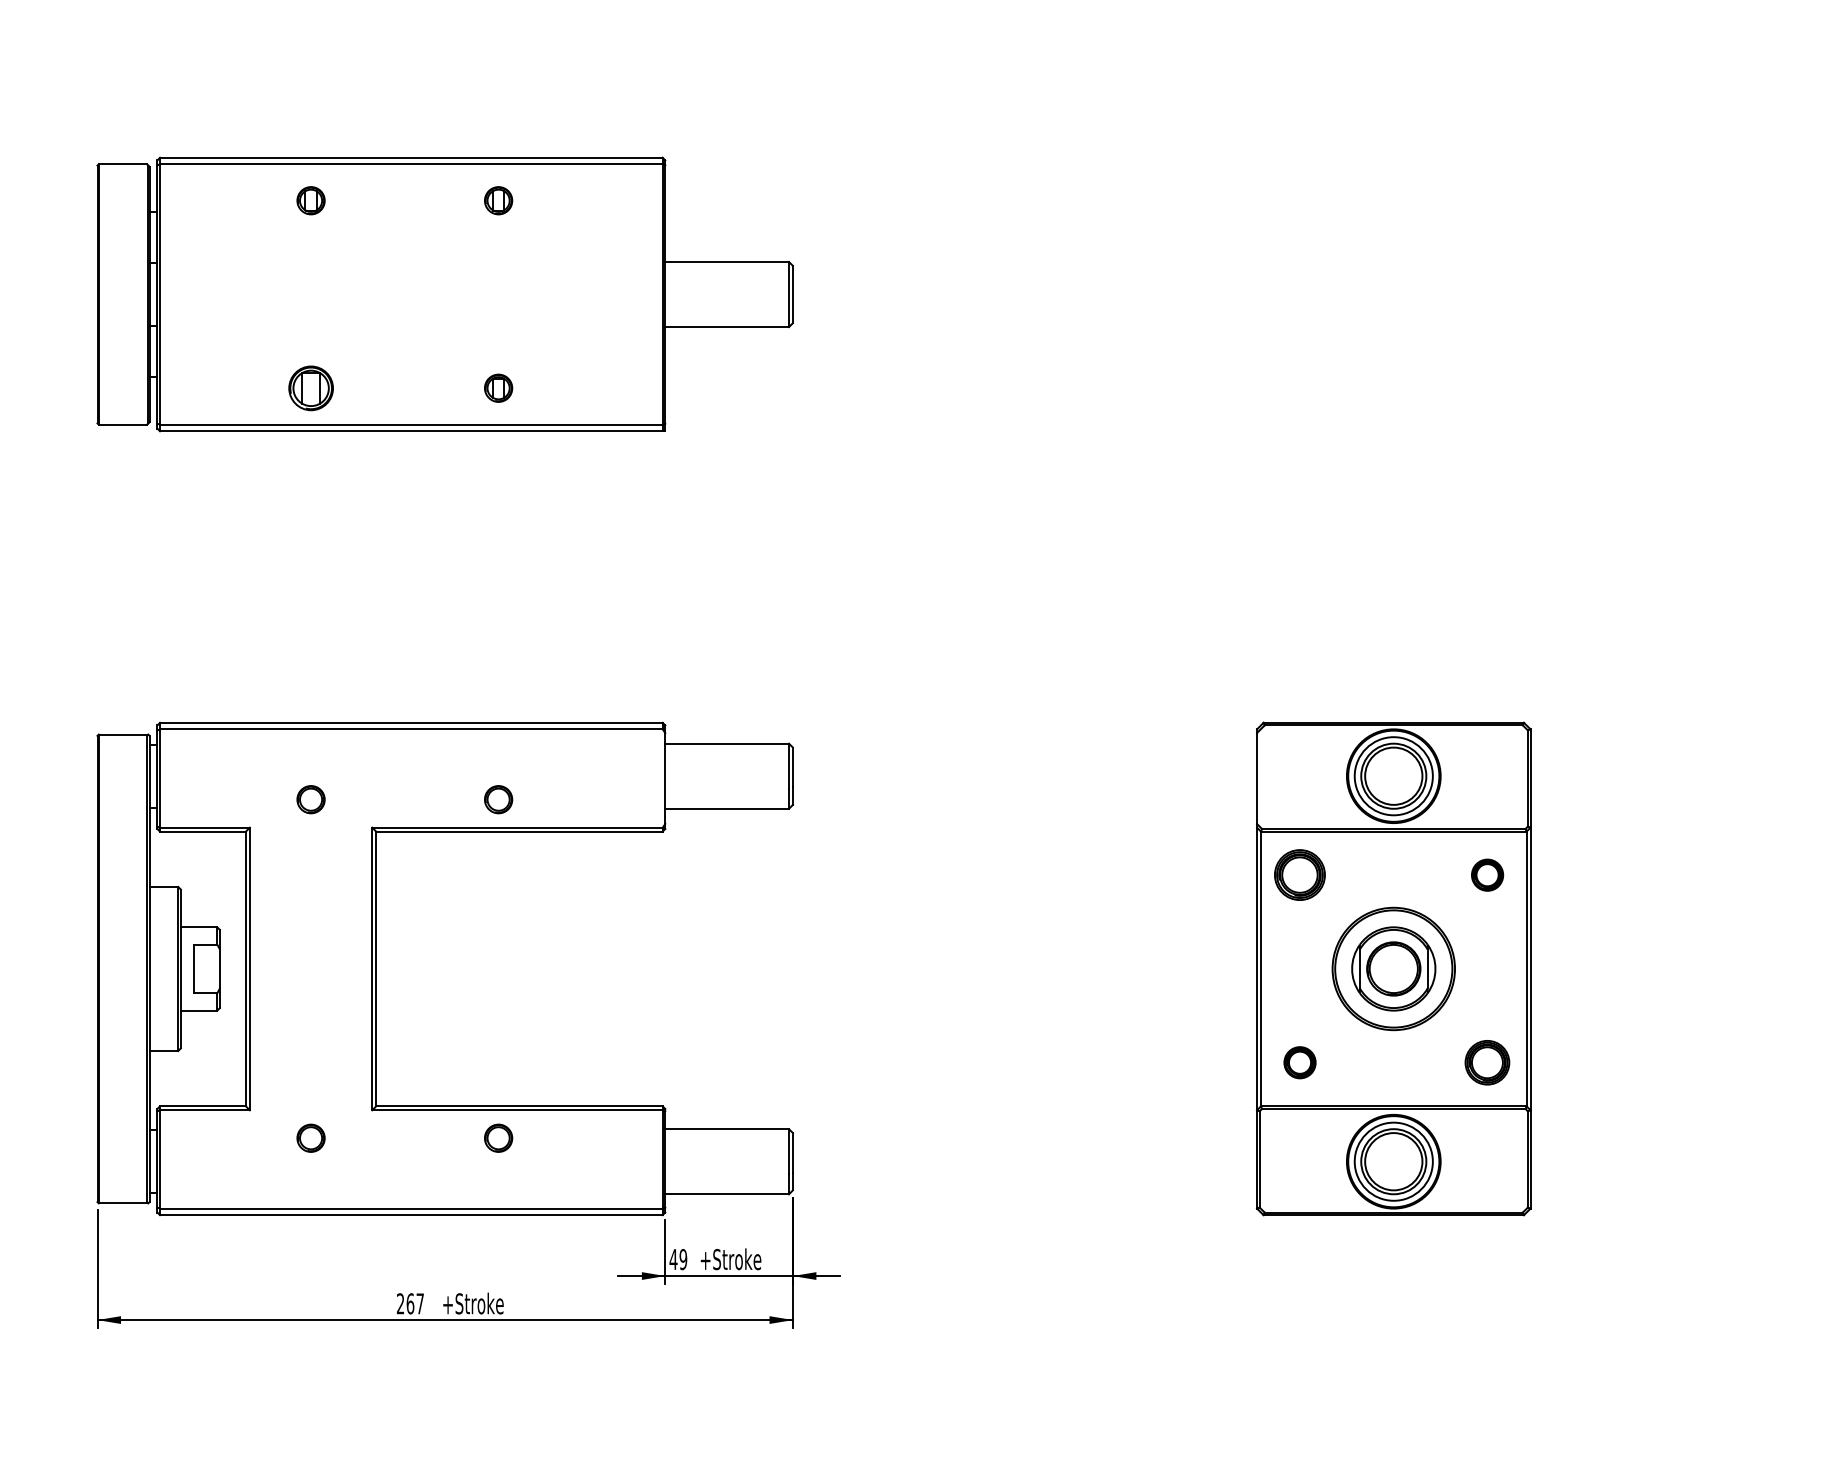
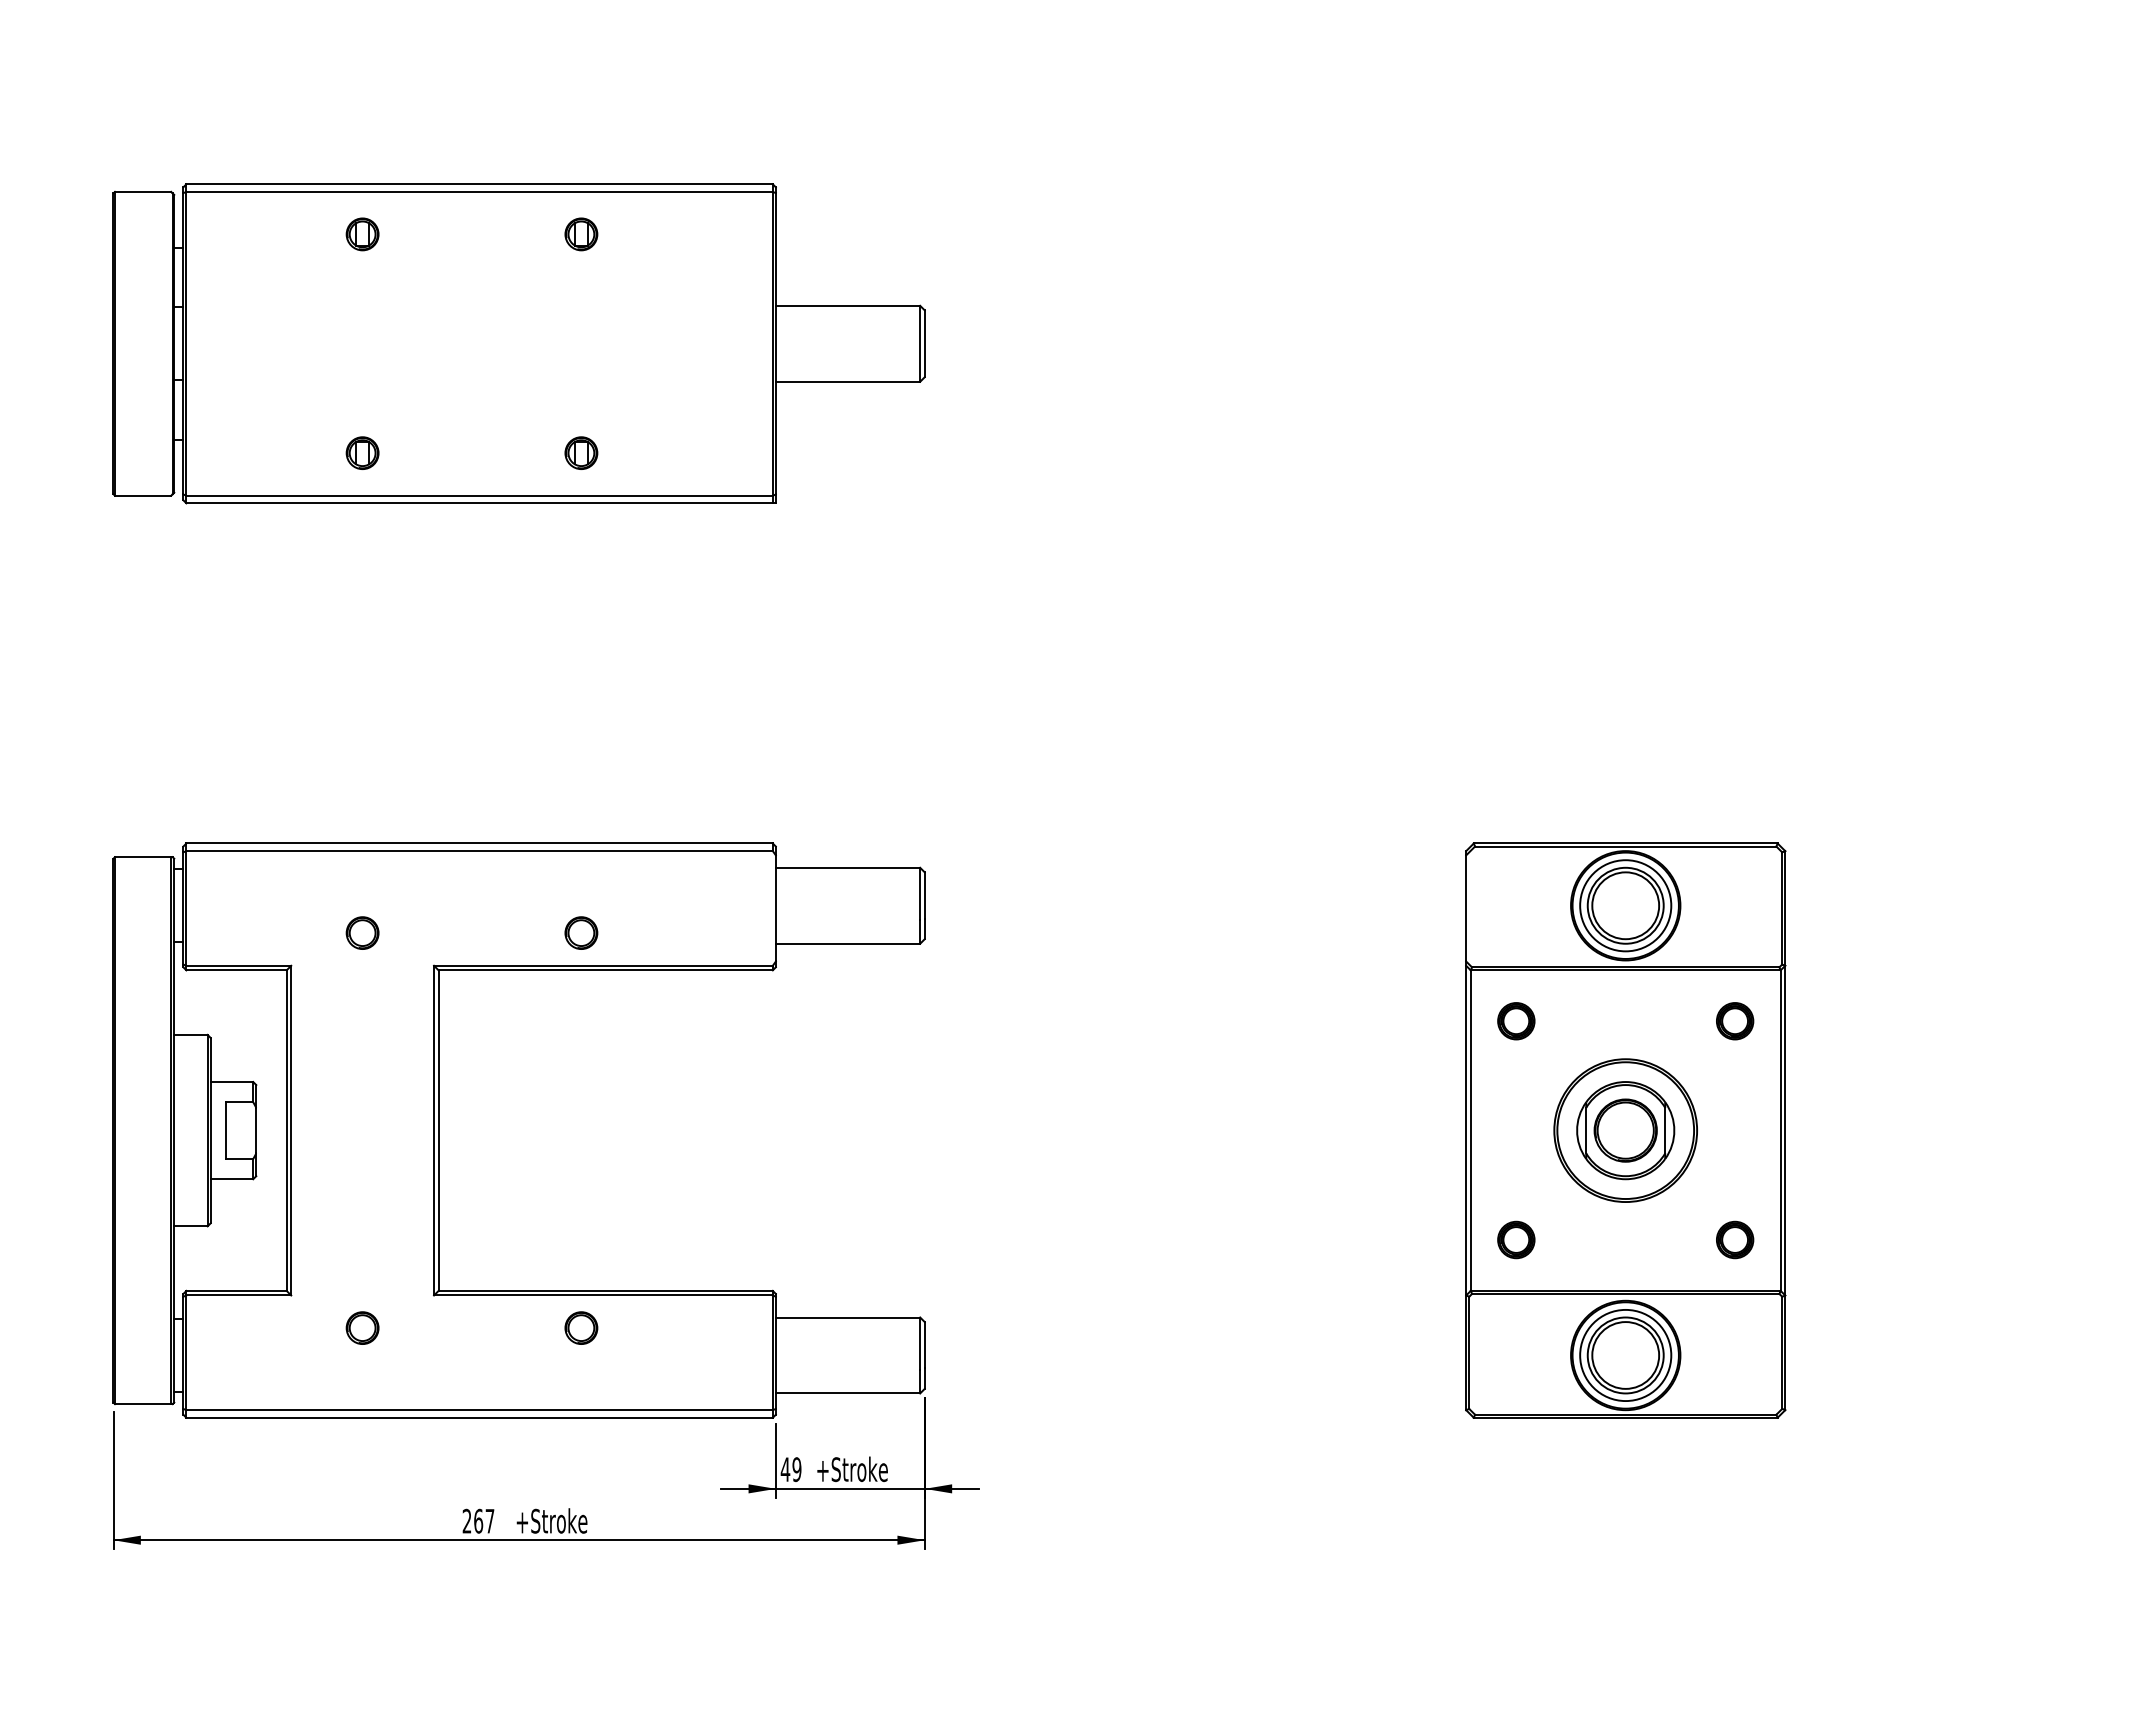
part: (310, 387) -> (362, 452), size x0.62
part: (1300, 875) -> (1516, 1021), size x0.62
part: (1487, 1062) -> (1735, 1239), size x0.71

